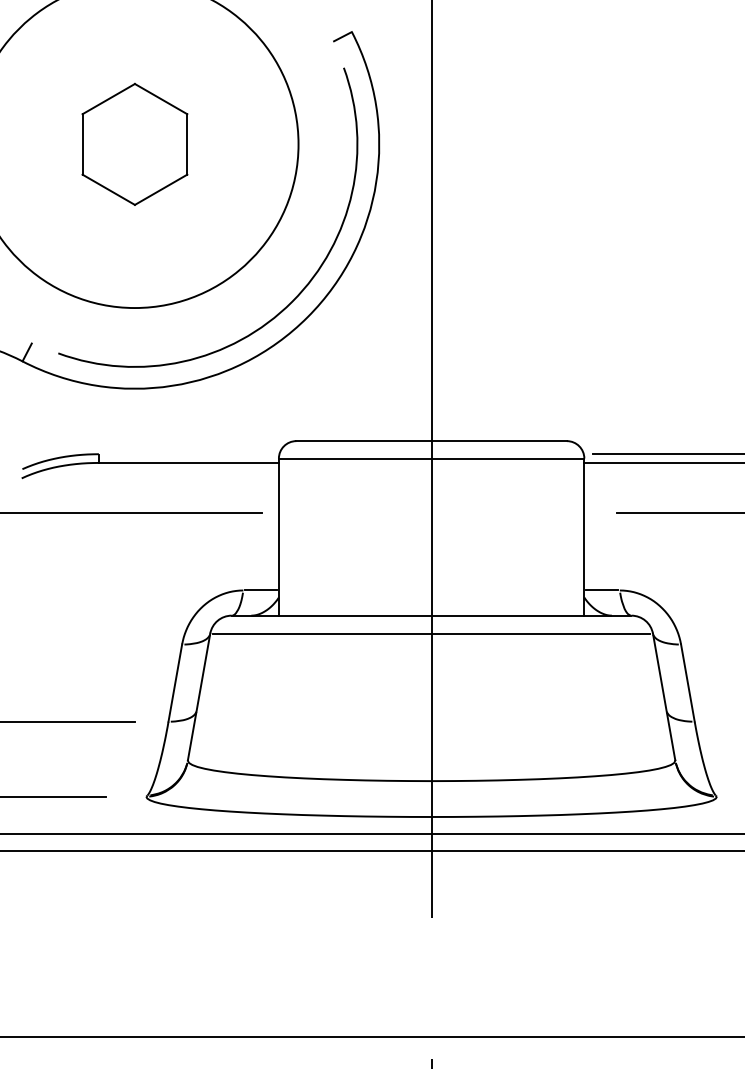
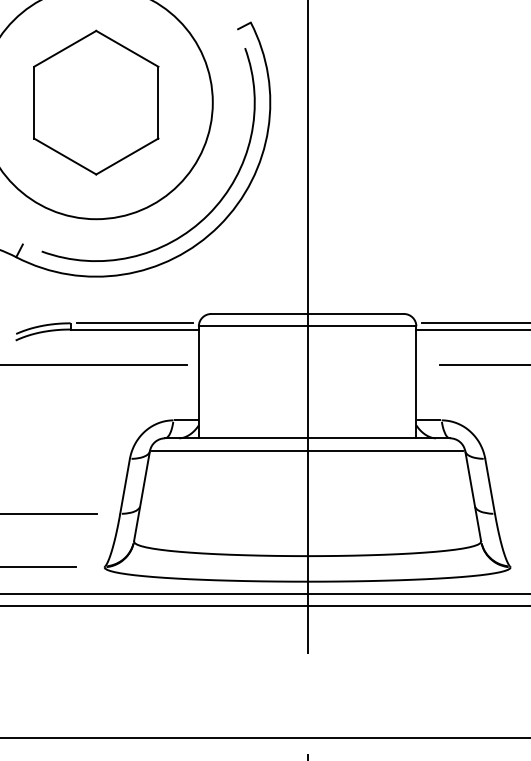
part: (134, 144) -> (95, 102), size x1.67
line: (188, 454) -> (134, 323), added

